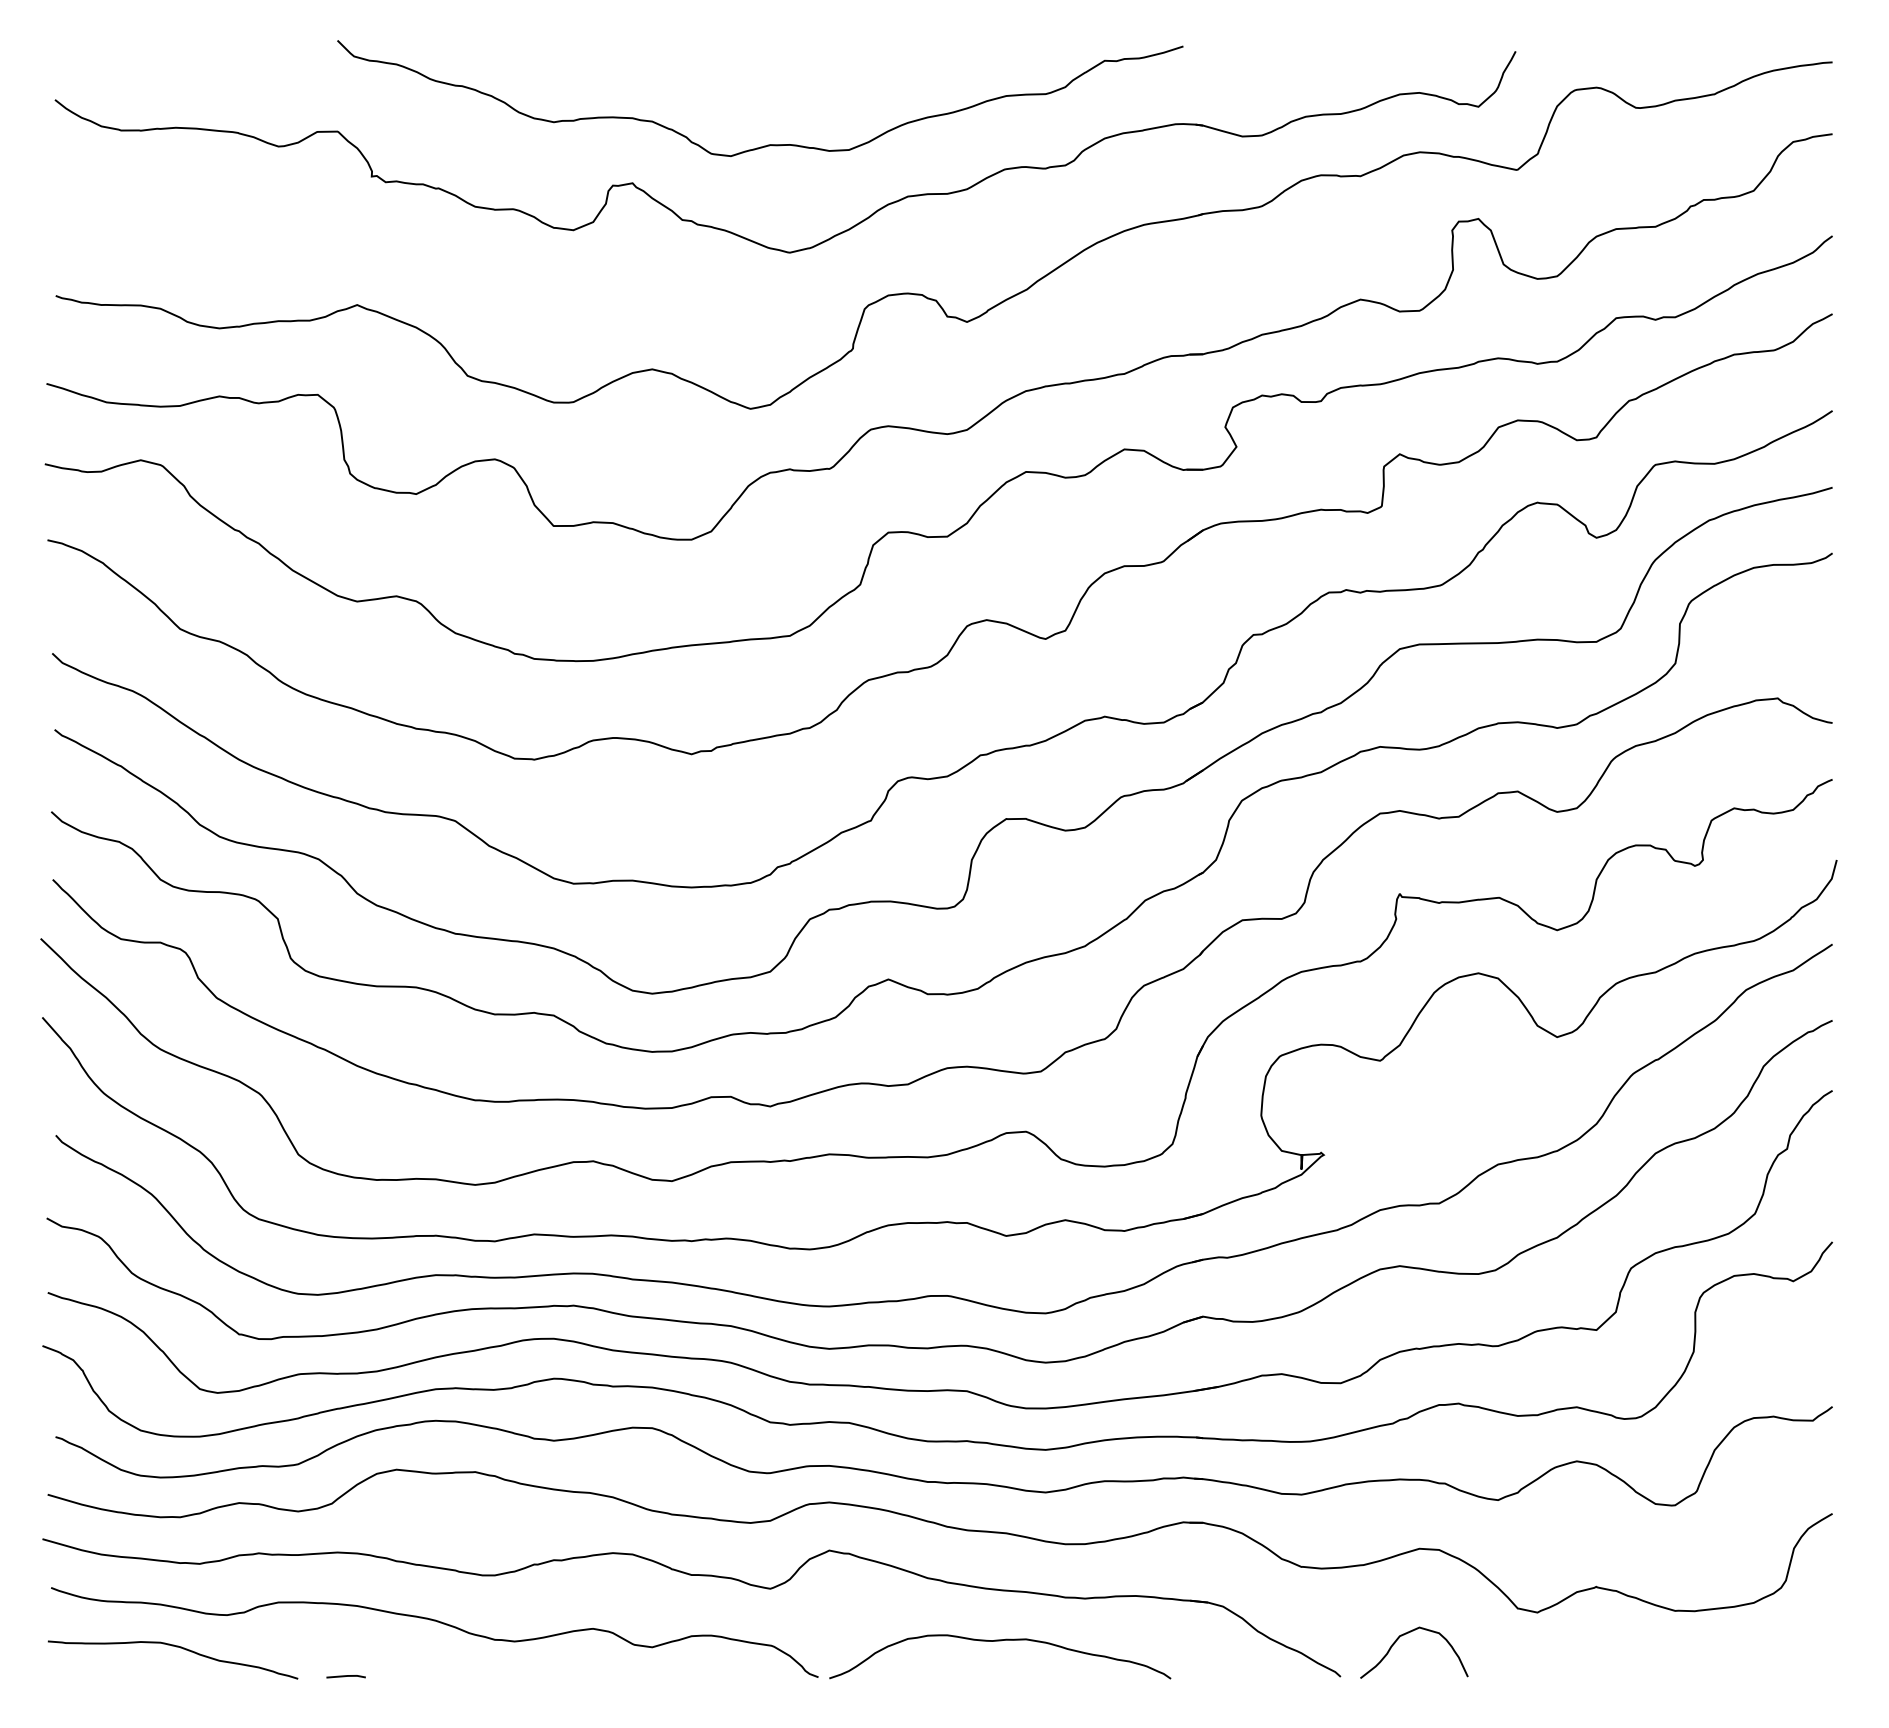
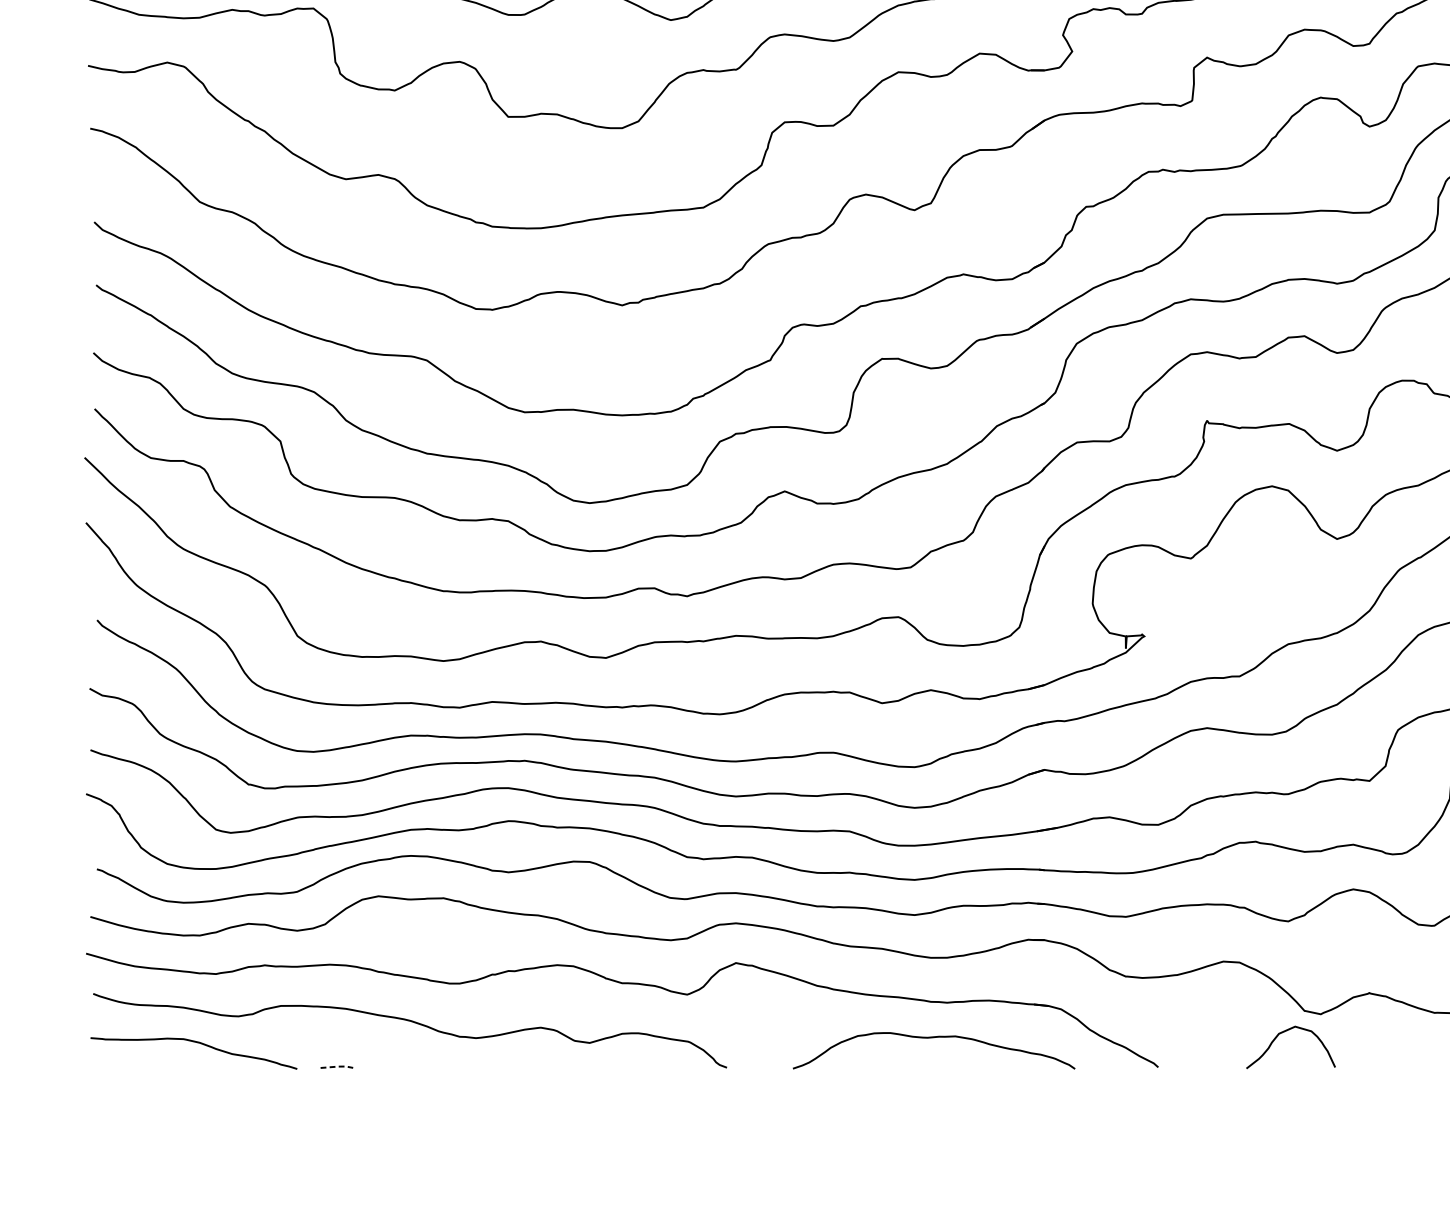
curve: (1406, 1634) -> (1284, 1032), moved
curve: (1000, 1641) -> (934, 1038), moved
line: (347, 1675) -> (338, 1066), solid -> dashed

